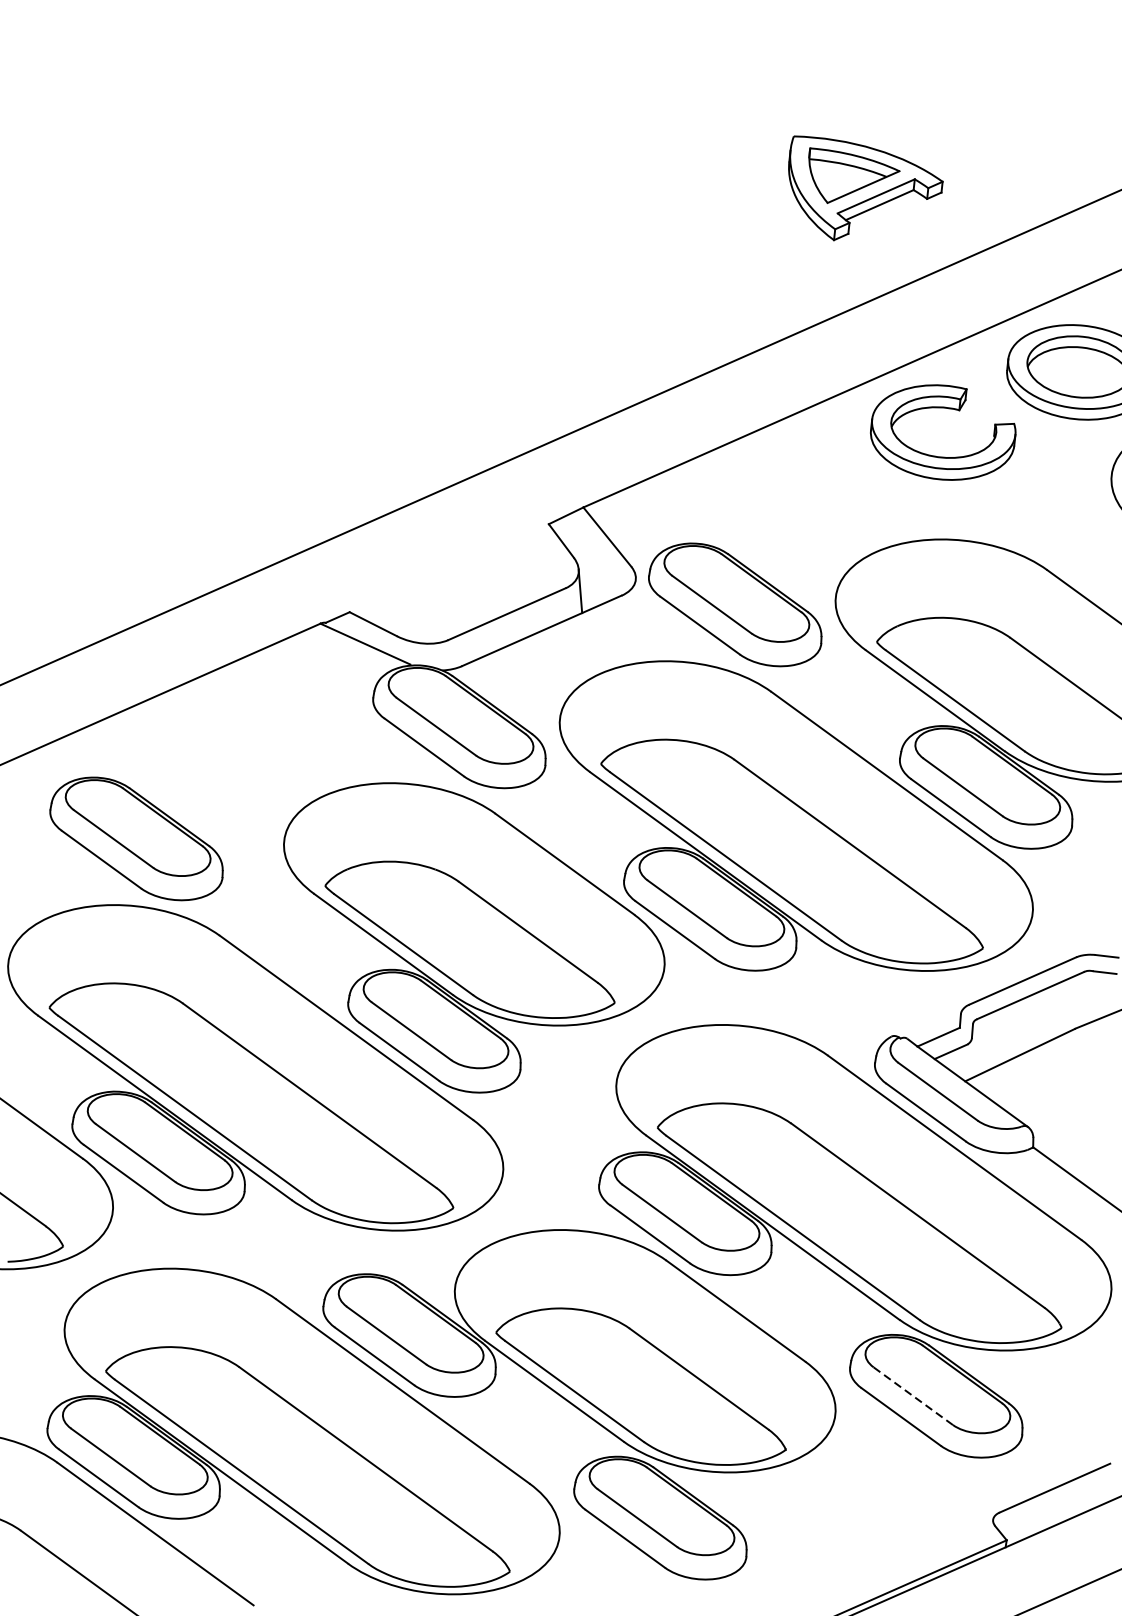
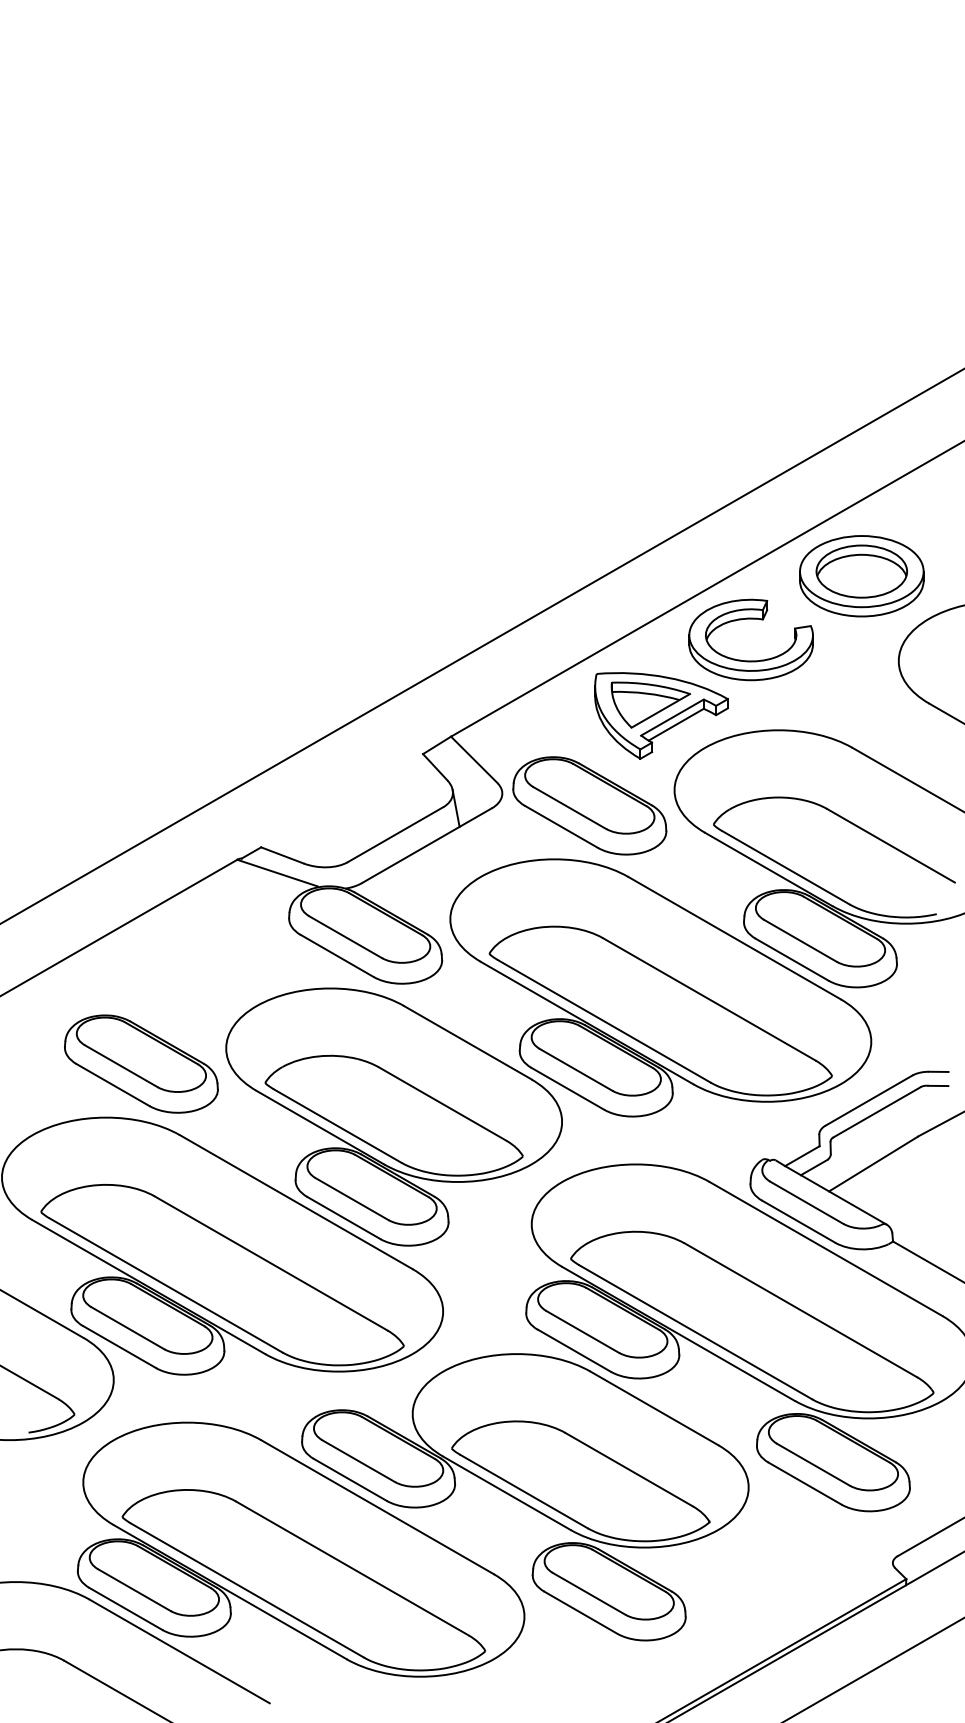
part: (863, 192) -> (661, 715), moved
part: (137, 838) -> (141, 1063), moved
line: (913, 1395) -> (813, 1464), dashed -> solid

